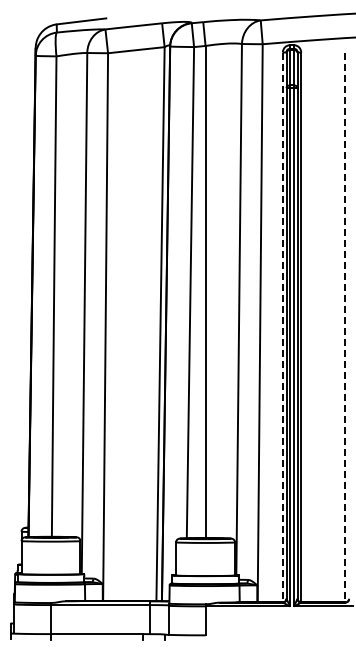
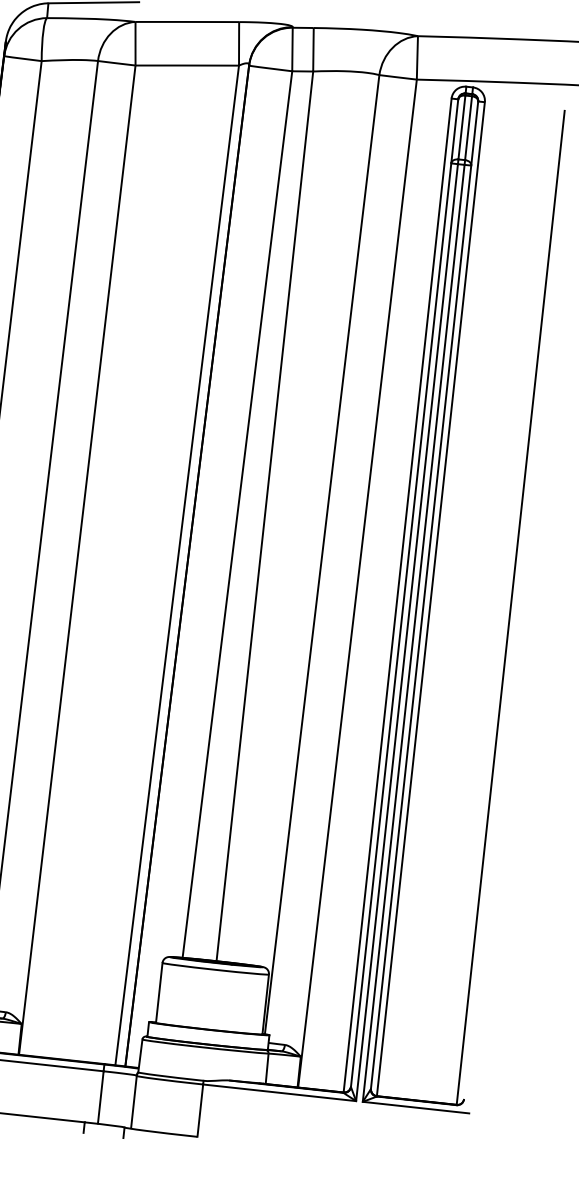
line: (282, 327) -> (396, 595), dashed -> solid
line: (345, 327) -> (510, 607), dashed -> solid

